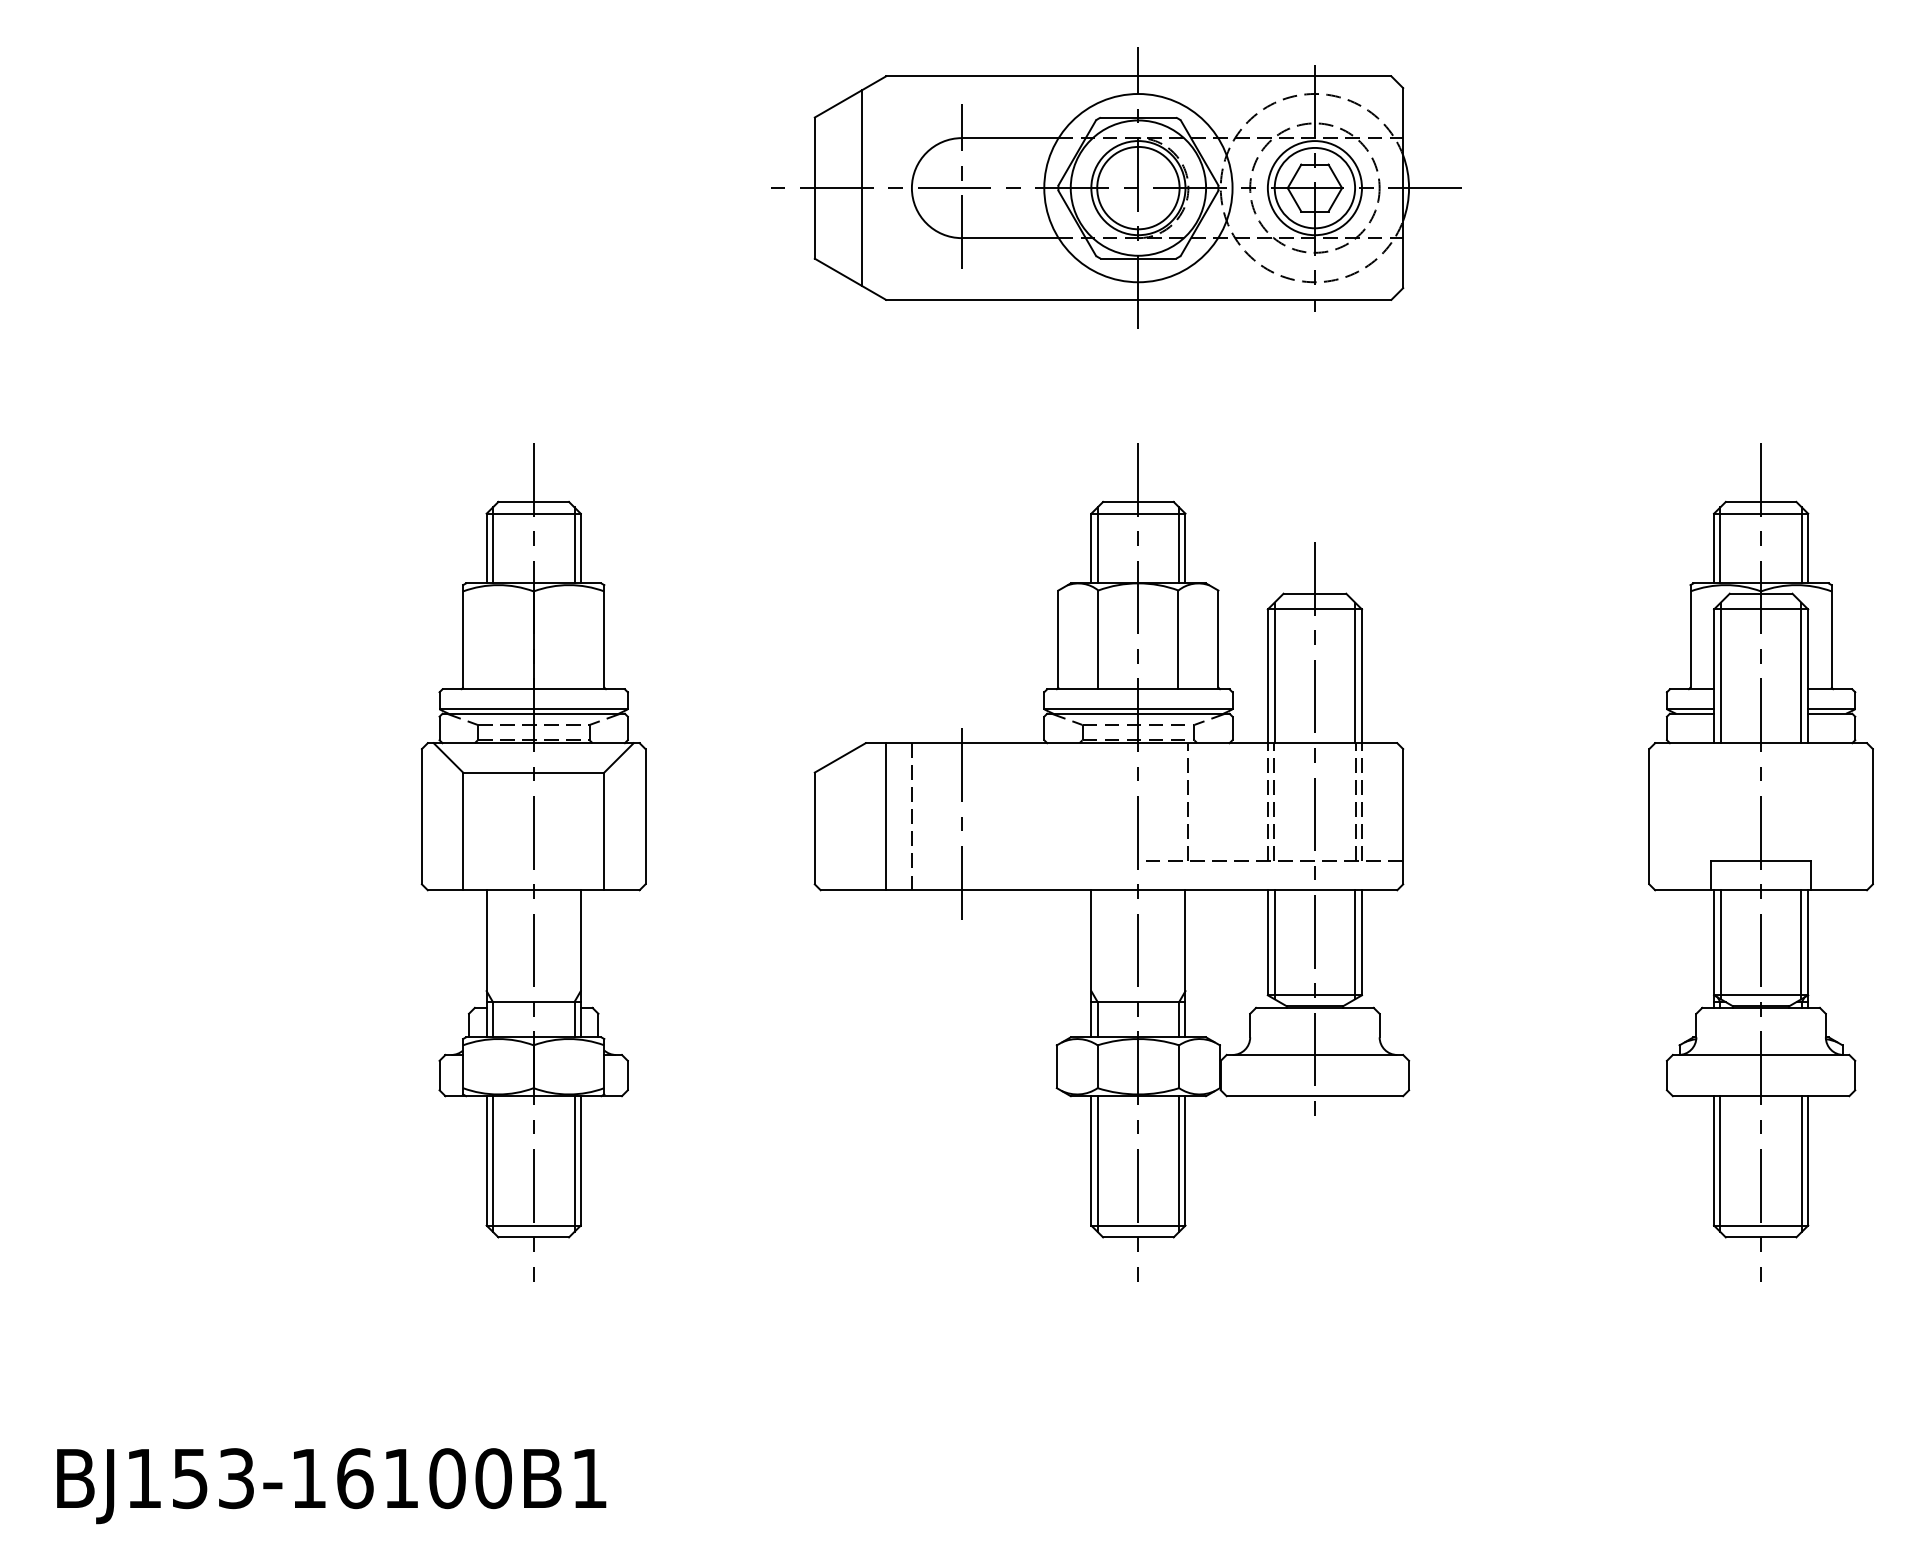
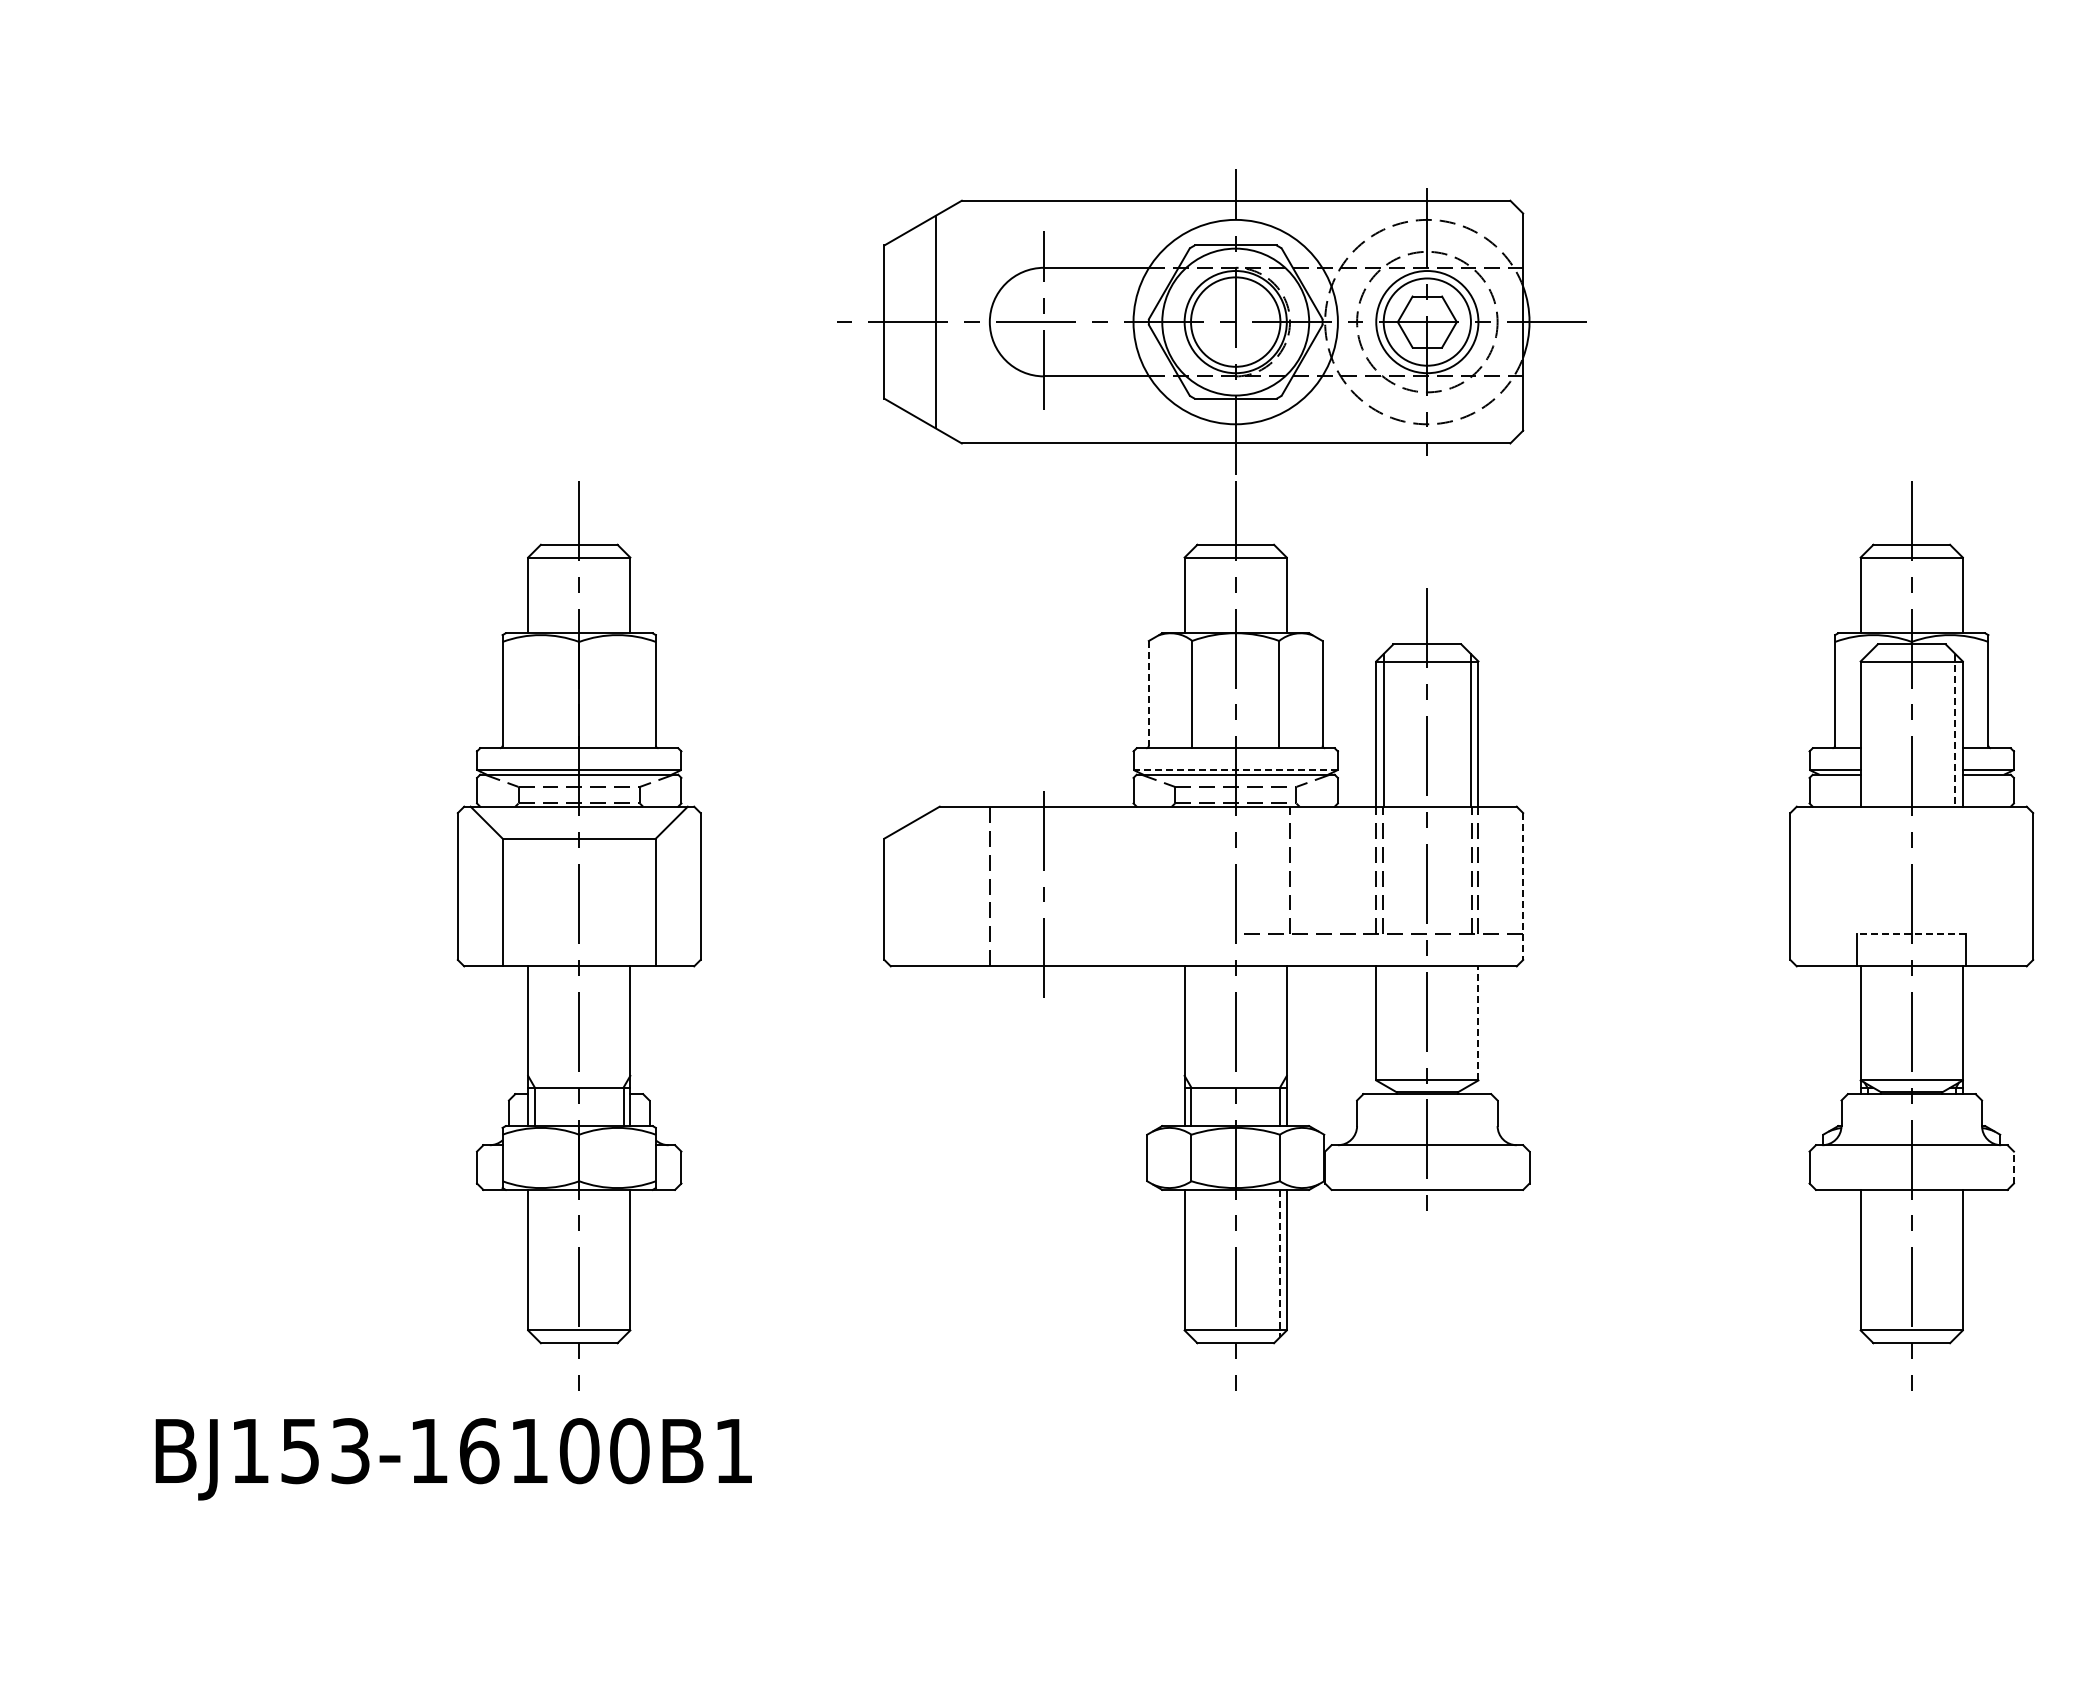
part: (1116, 187) -> (1211, 321), moved
line: (492, 544) -> (534, 591), removed
line: (574, 544) -> (623, 591), removed
line: (1097, 544) -> (1191, 591), removed
line: (1178, 544) -> (1279, 591), removed
line: (1720, 544) -> (1867, 591), removed
line: (1802, 544) -> (1956, 591), removed
line: (1058, 638) -> (1148, 693), solid -> dashed
line: (1721, 672) -> (1868, 730), removed
line: (1801, 672) -> (1955, 730), solid -> dashed
line: (1138, 708) -> (1235, 769), solid -> dashed
line: (885, 816) -> (961, 886), removed
line: (1403, 817) -> (1523, 887), solid -> dashed
line: (1760, 860) -> (1911, 934), solid -> dashed
line: (1362, 941) -> (1478, 1022), solid -> dashed
line: (1274, 944) -> (1383, 1025), removed
line: (1354, 944) -> (1470, 1025), removed
line: (1721, 944) -> (1868, 1025), removed
line: (1801, 944) -> (1955, 1025), removed
line: (1854, 1075) -> (2013, 1167), solid -> dashed
line: (492, 1163) -> (534, 1263), removed
line: (574, 1163) -> (623, 1263), removed
line: (1097, 1163) -> (1191, 1263), removed
line: (1178, 1163) -> (1279, 1263), solid -> dashed
line: (1720, 1163) -> (1867, 1263), removed
line: (1802, 1163) -> (1956, 1263), removed
text: (331, 1486) -> (453, 1459), moved

